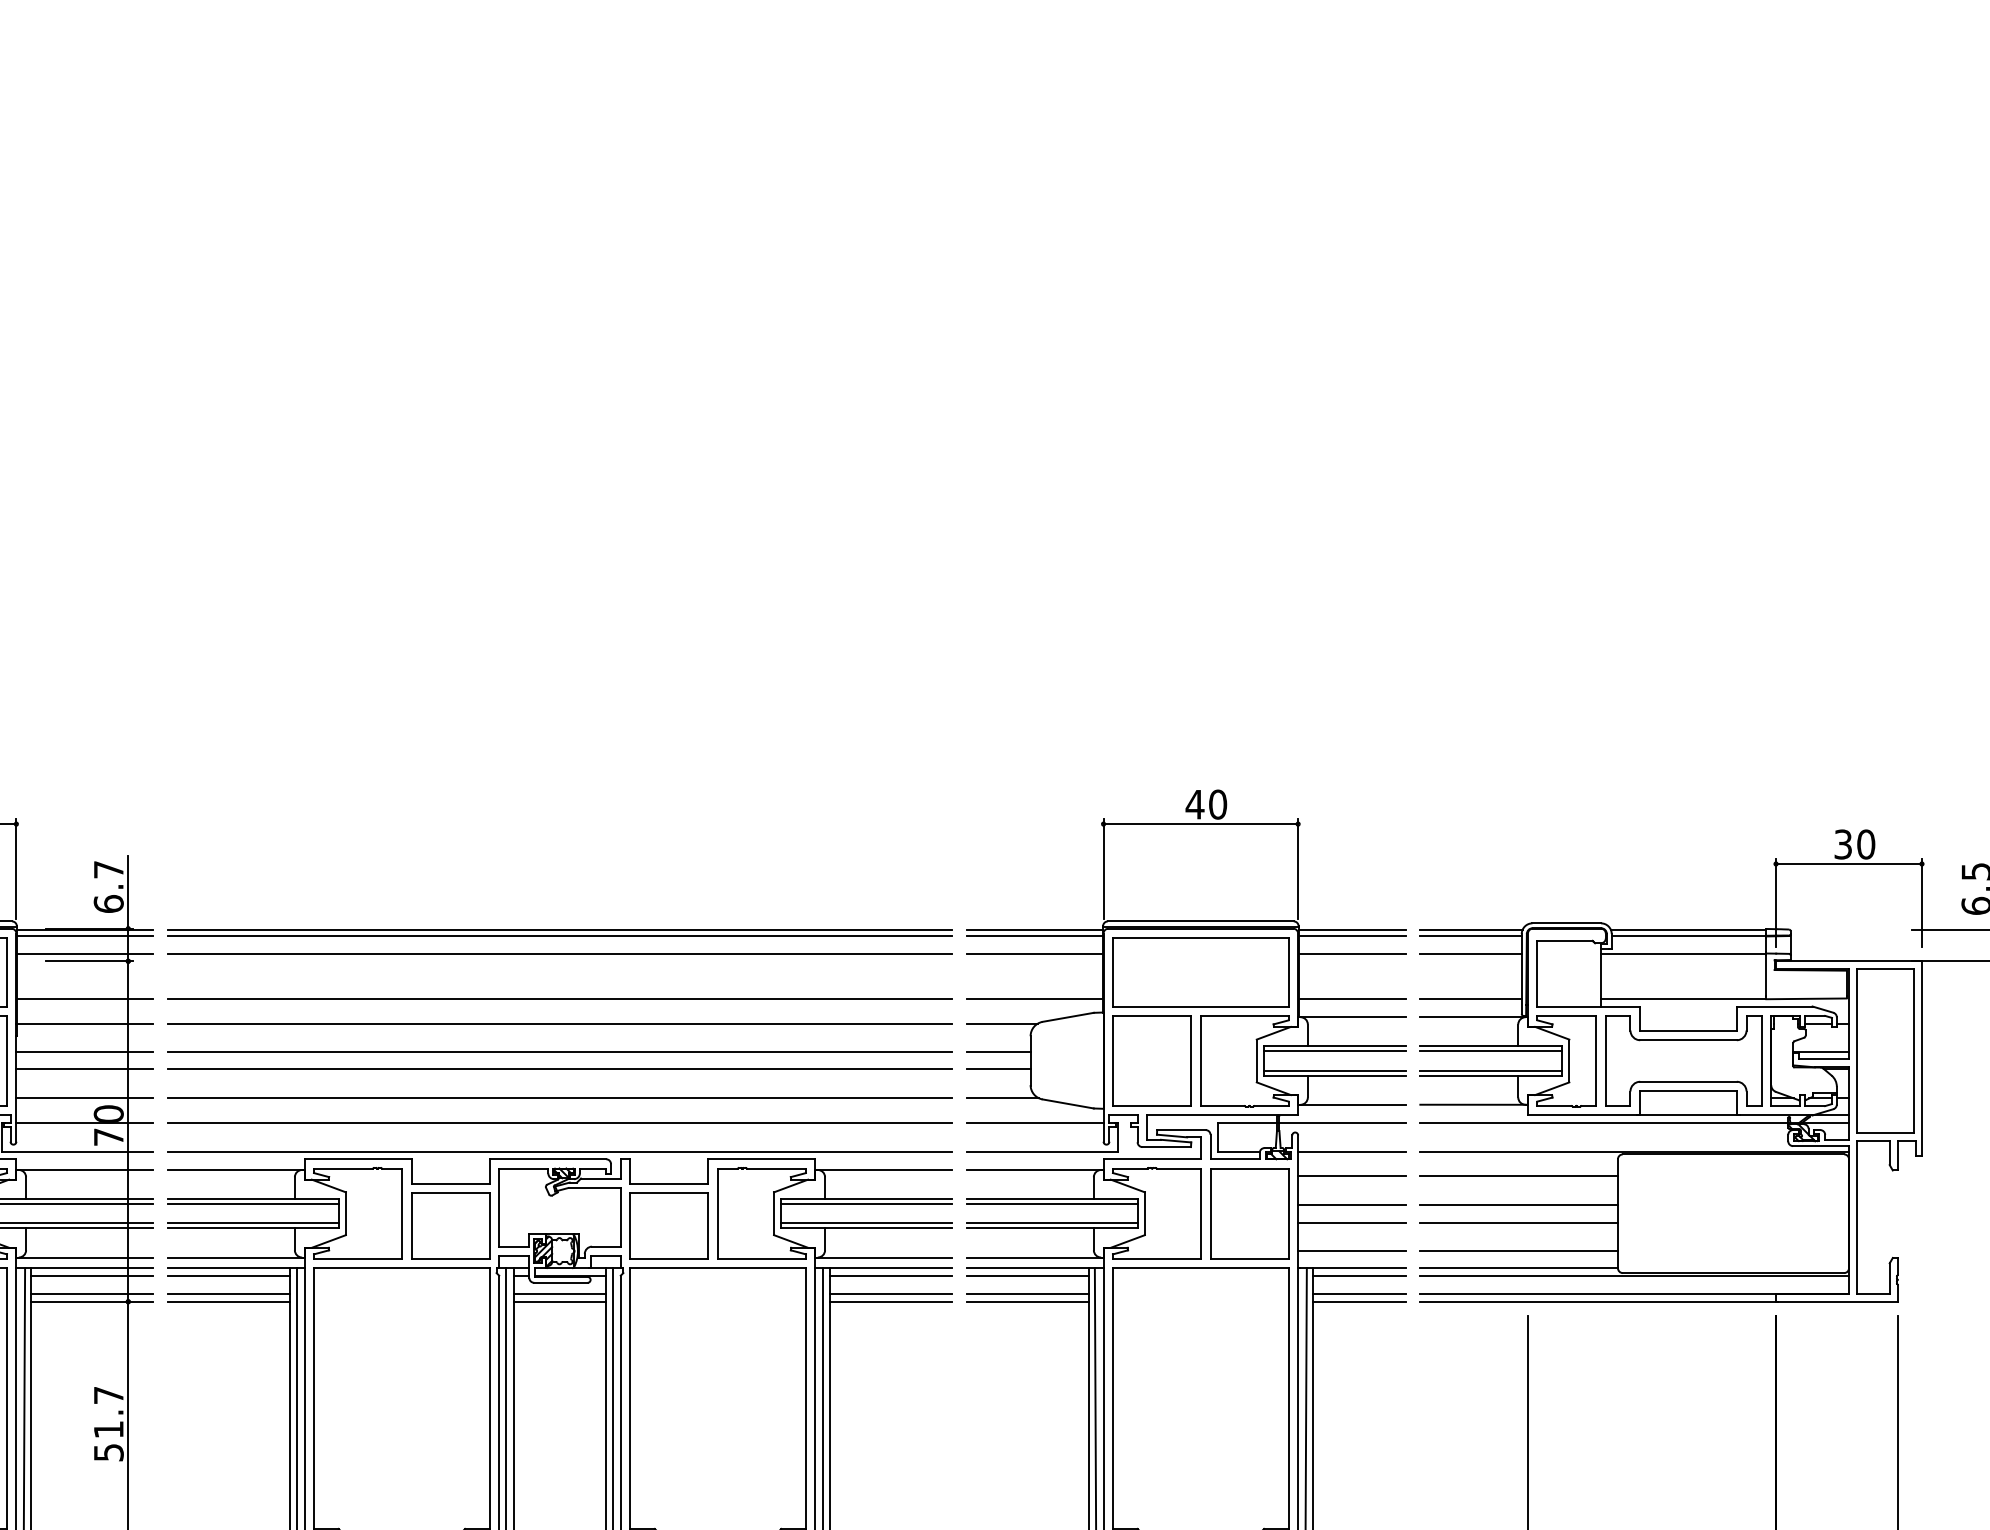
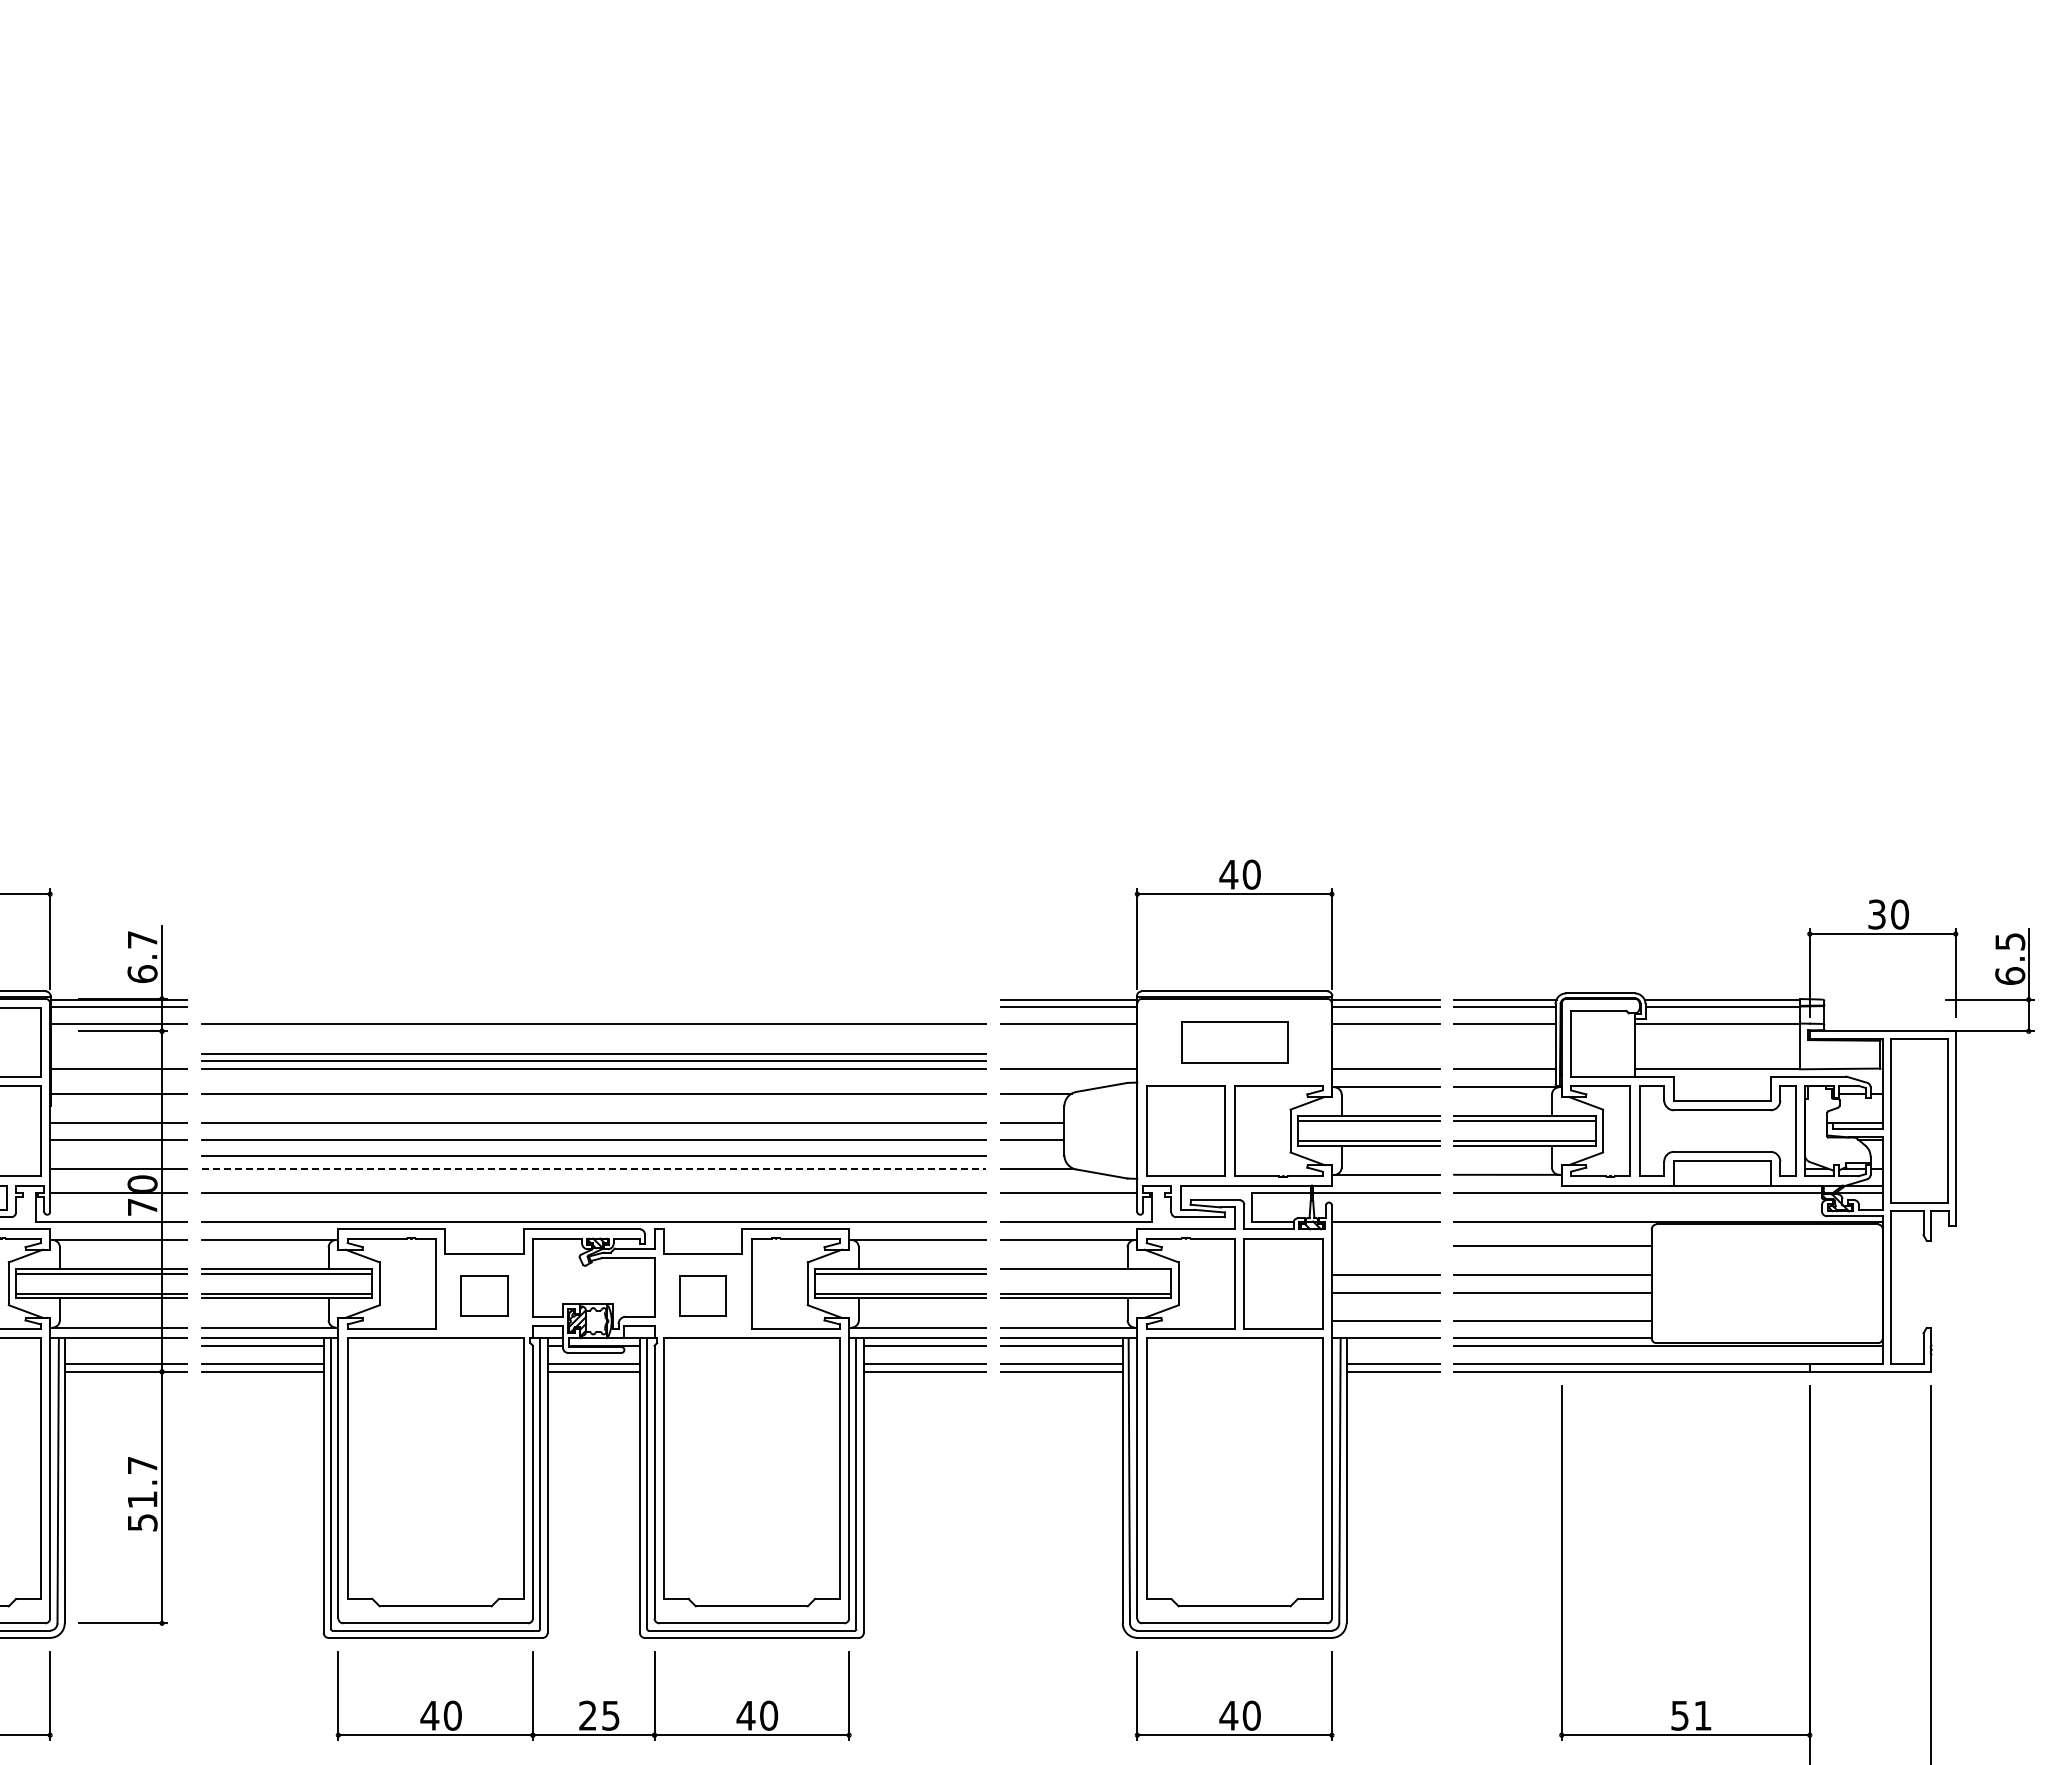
part: (559, 933) -> (593, 1057), moved
part: (1200, 972) -> (1234, 1042), size x0.6
line: (559, 1085) -> (593, 1155), added
line: (560, 1098) -> (594, 1168), solid -> dashed
line: (1351, 1176) -> (1385, 1246), removed
line: (1051, 1204) -> (1085, 1274), removed
part: (450, 1225) -> (484, 1295), size x0.6
part: (668, 1225) -> (702, 1295), size x0.6
line: (91, 1275) -> (125, 1345), removed
line: (1358, 1275) -> (1392, 1345), removed

